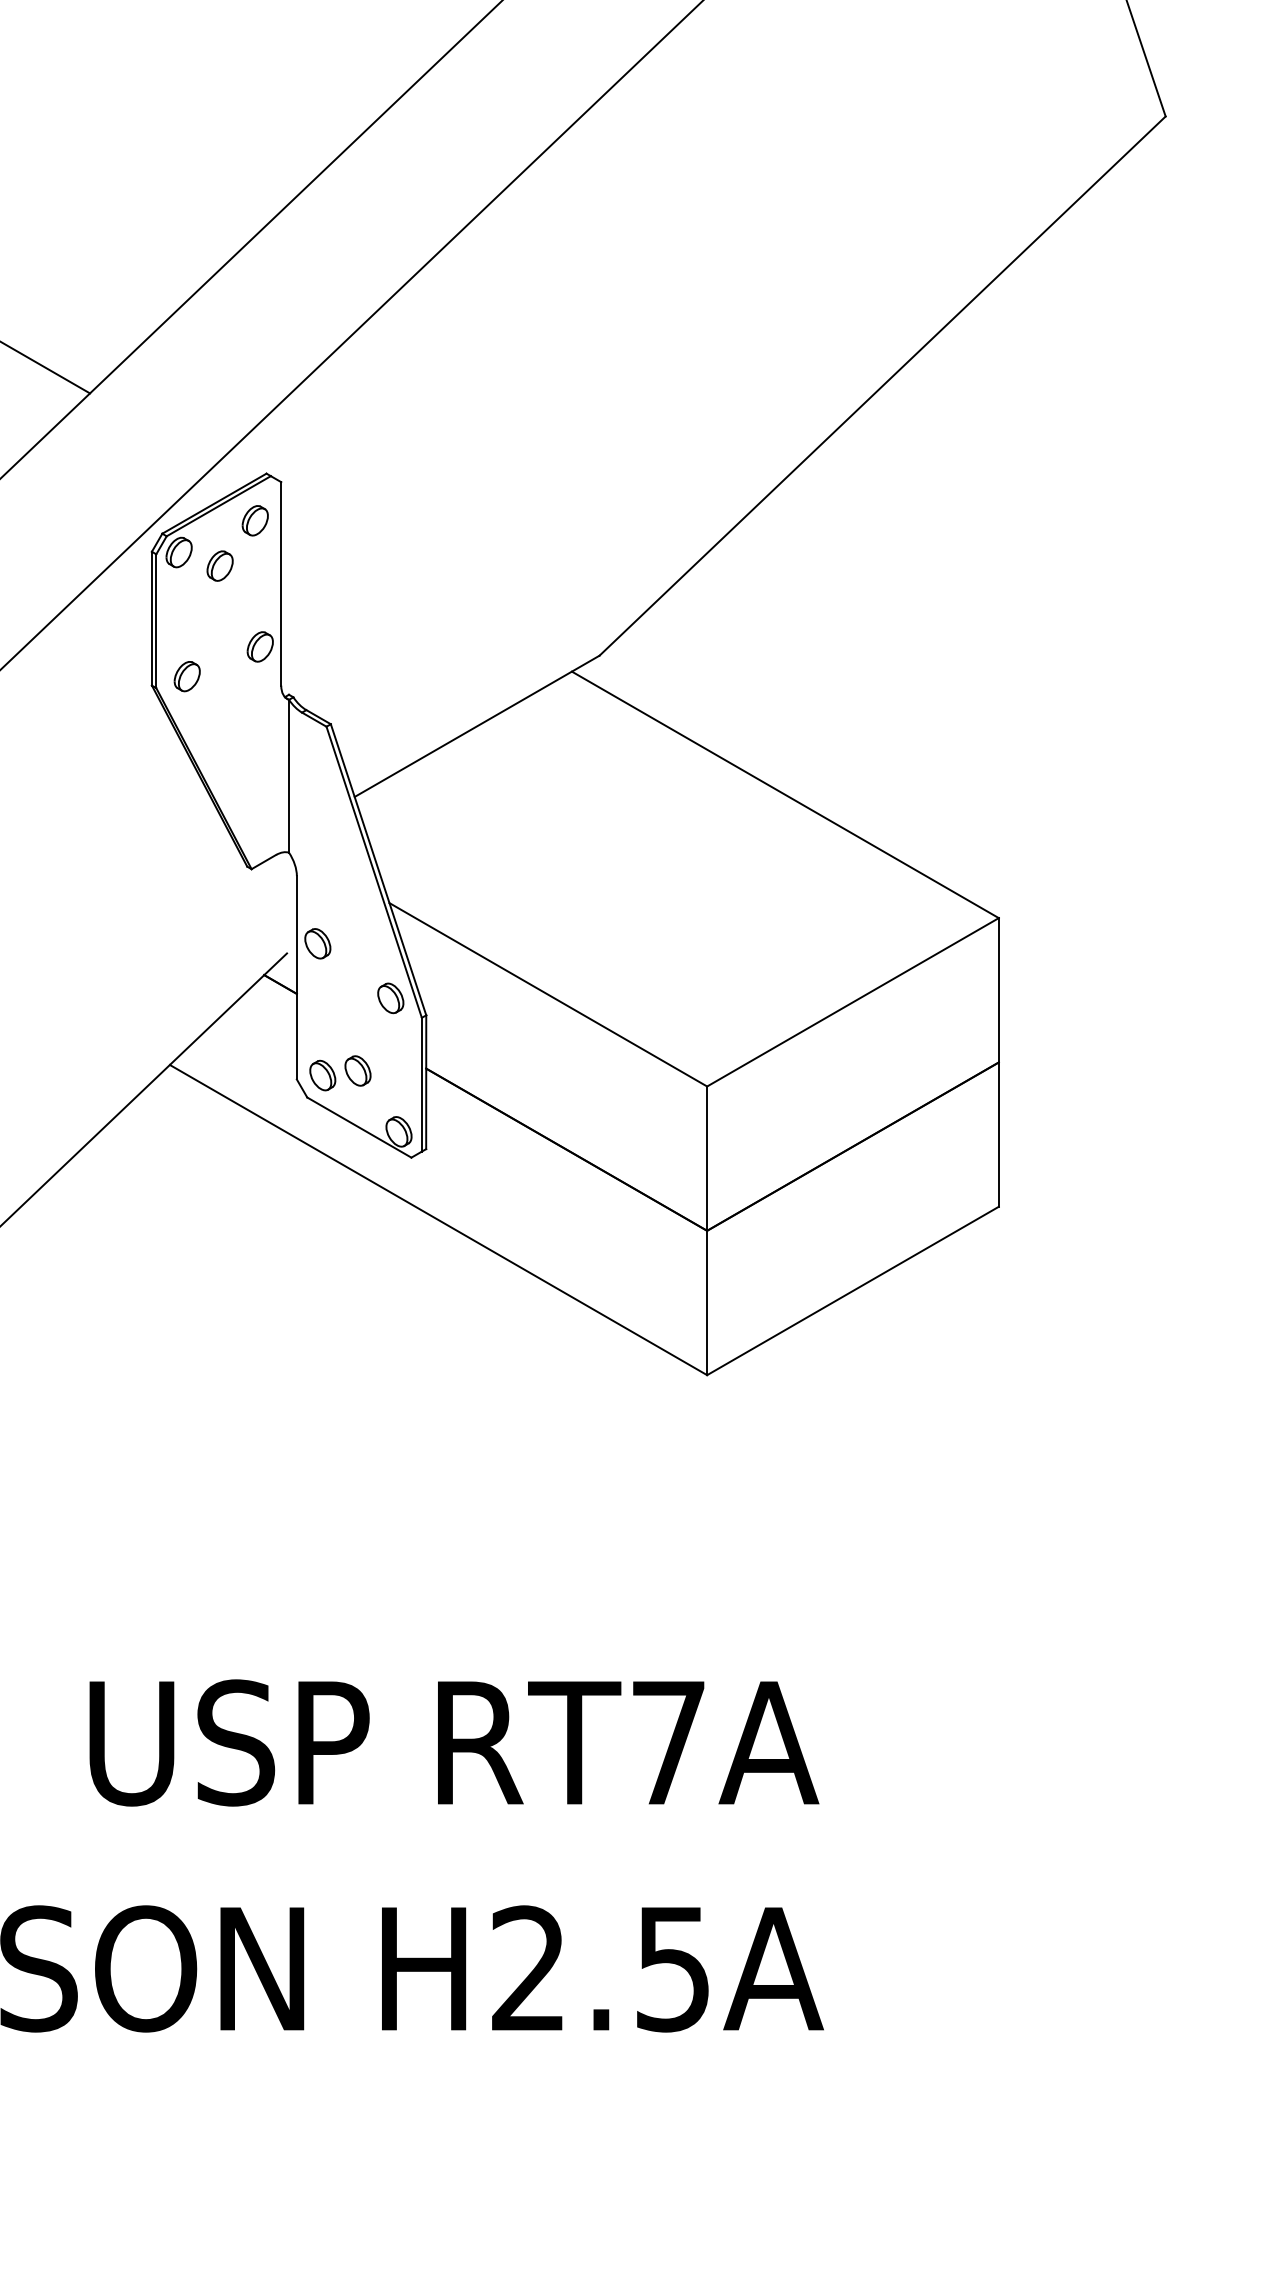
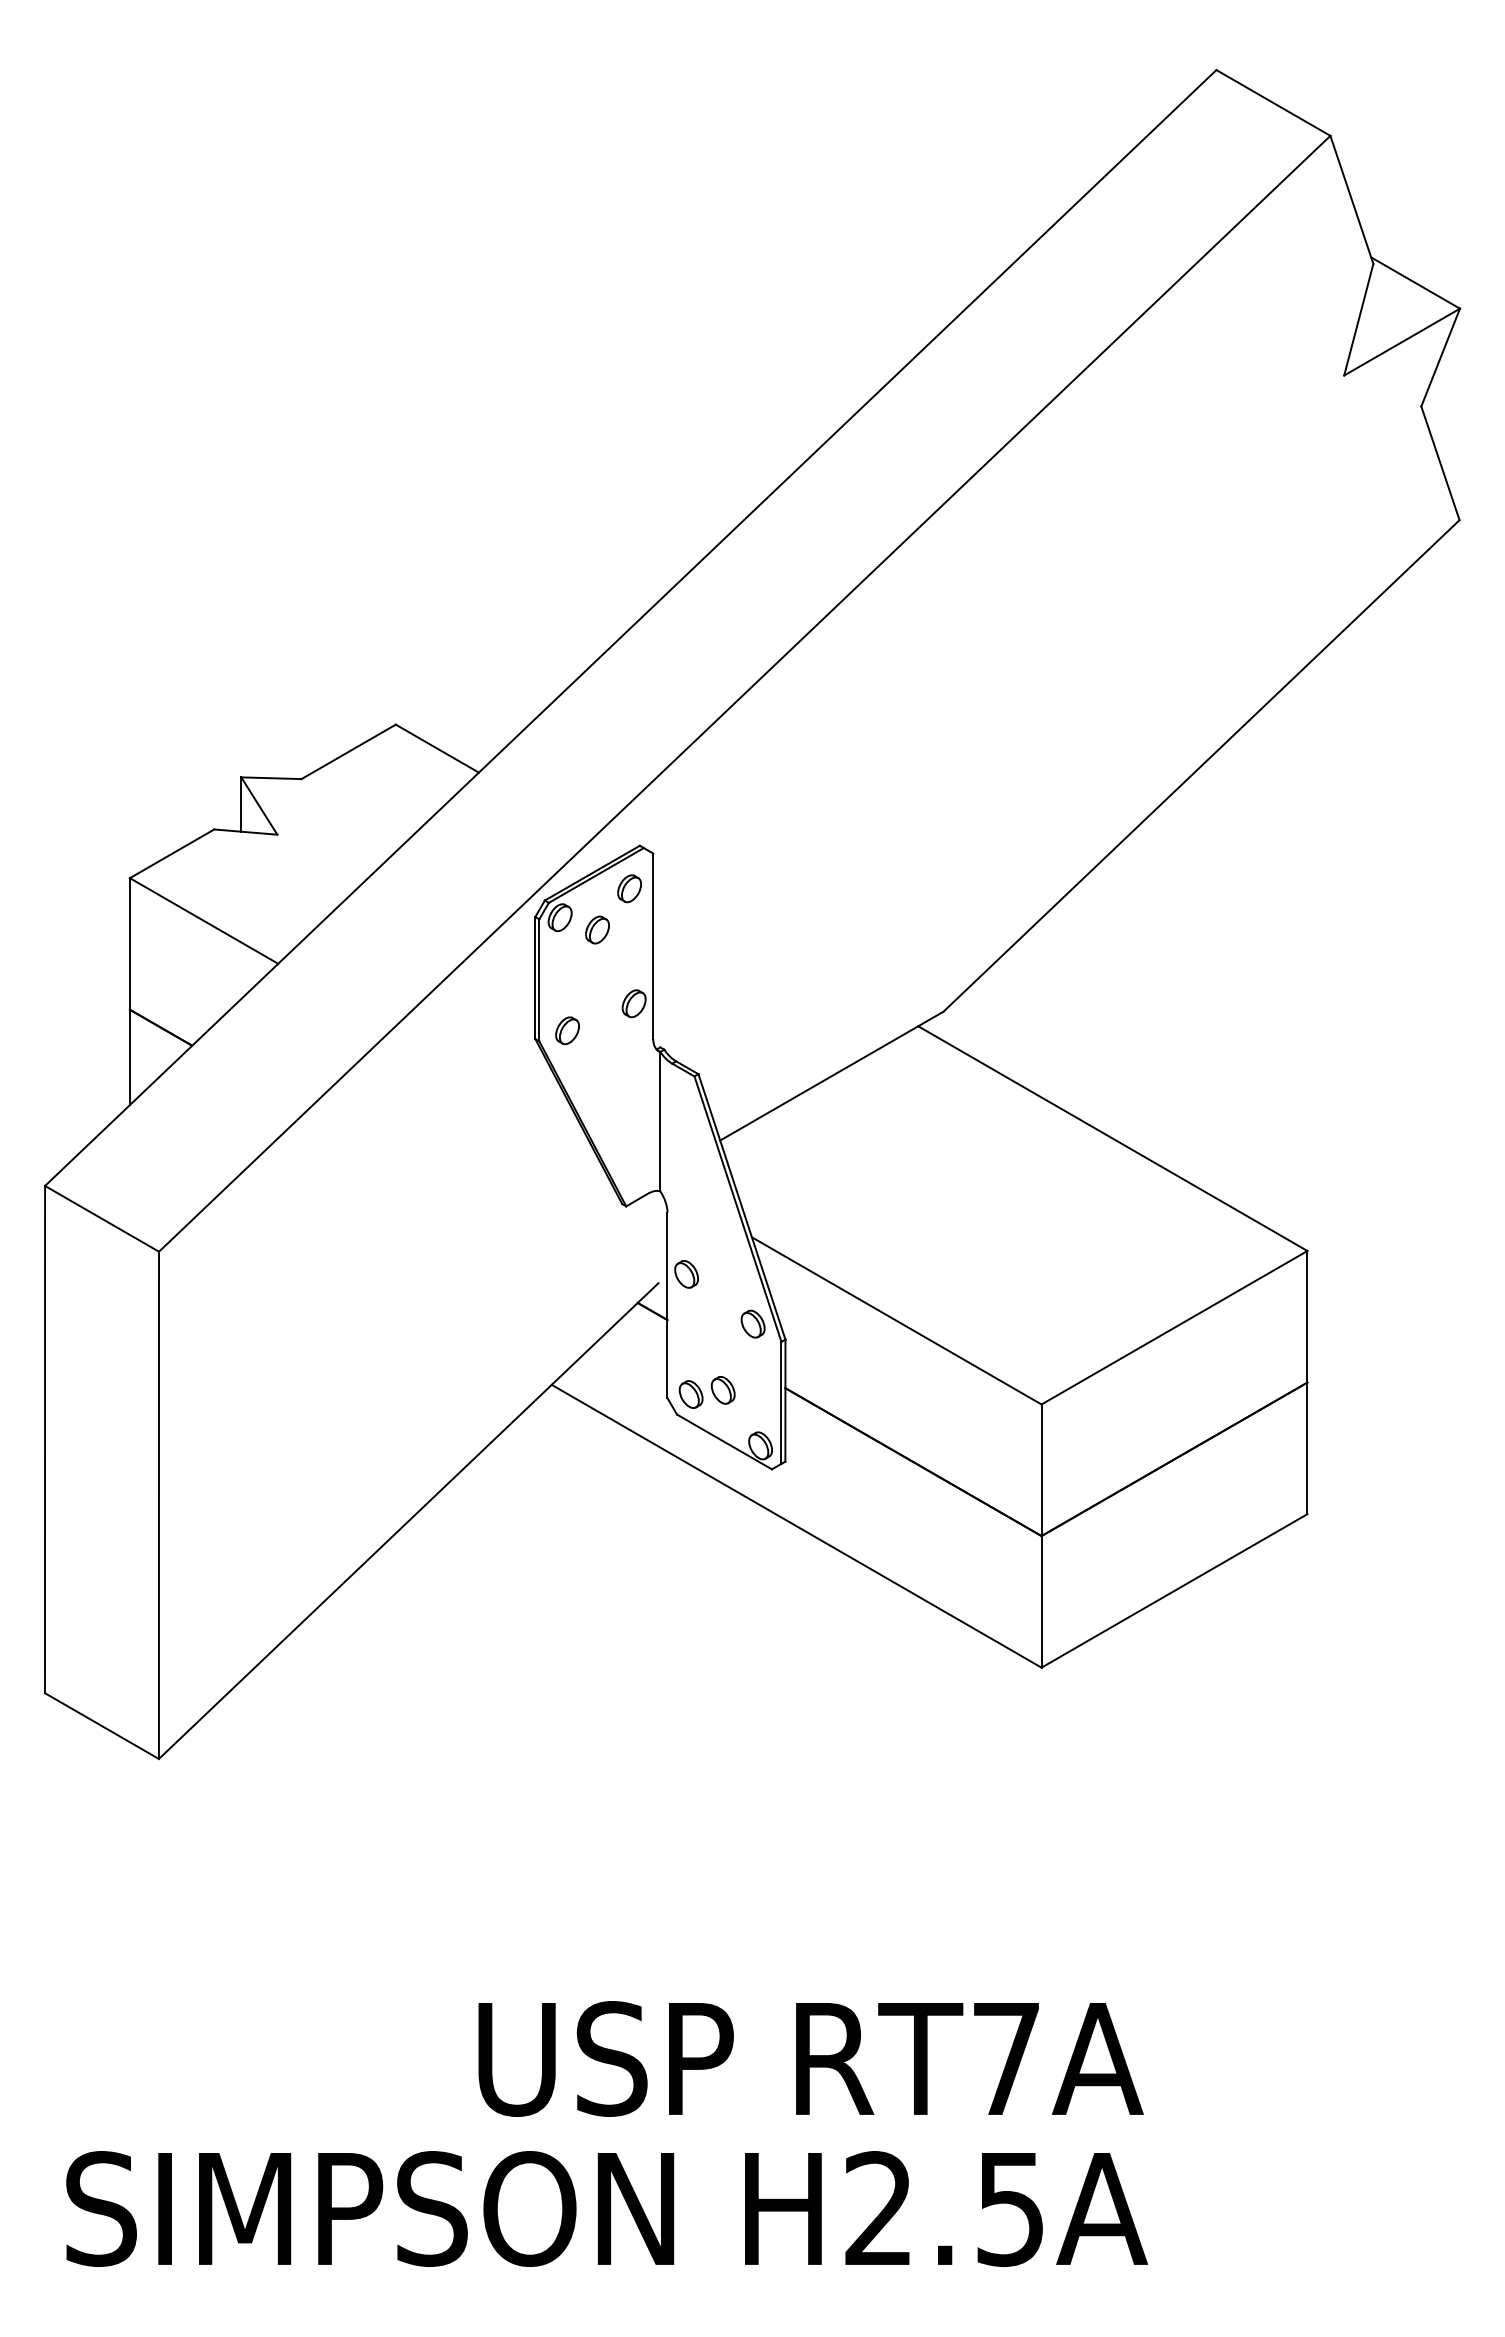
text: (453, 1742) -> (810, 2058), moved

